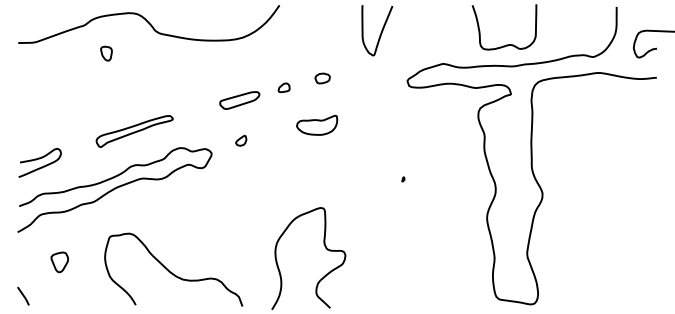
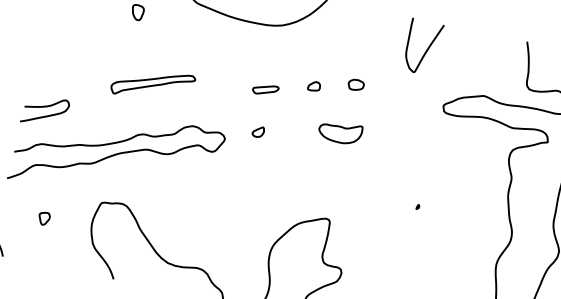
part: (239, 100) -> (265, 89), size x0.6
part: (134, 131) -> (152, 84), moved
part: (59, 262) -> (43, 218), size x0.6

